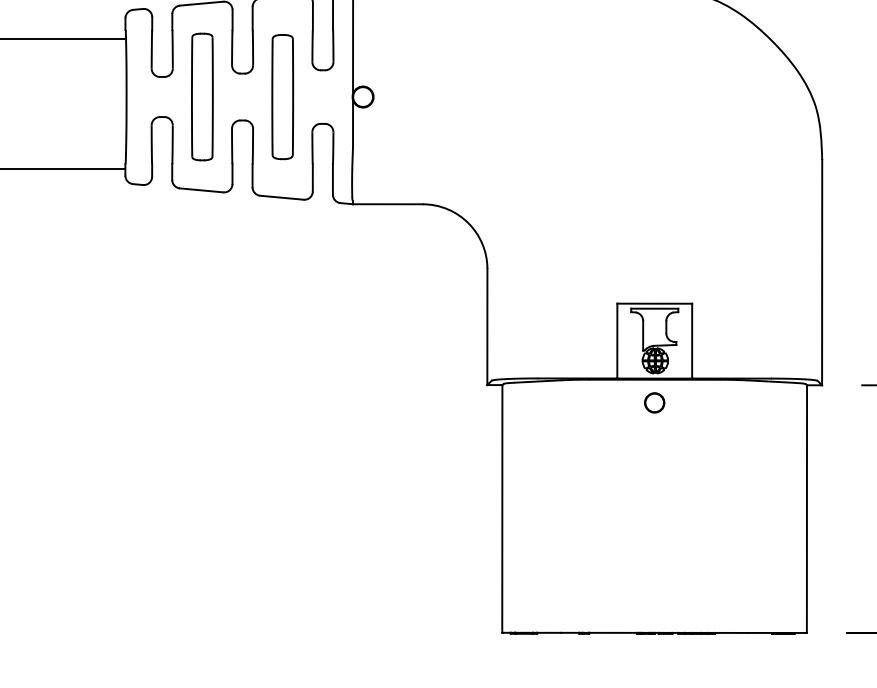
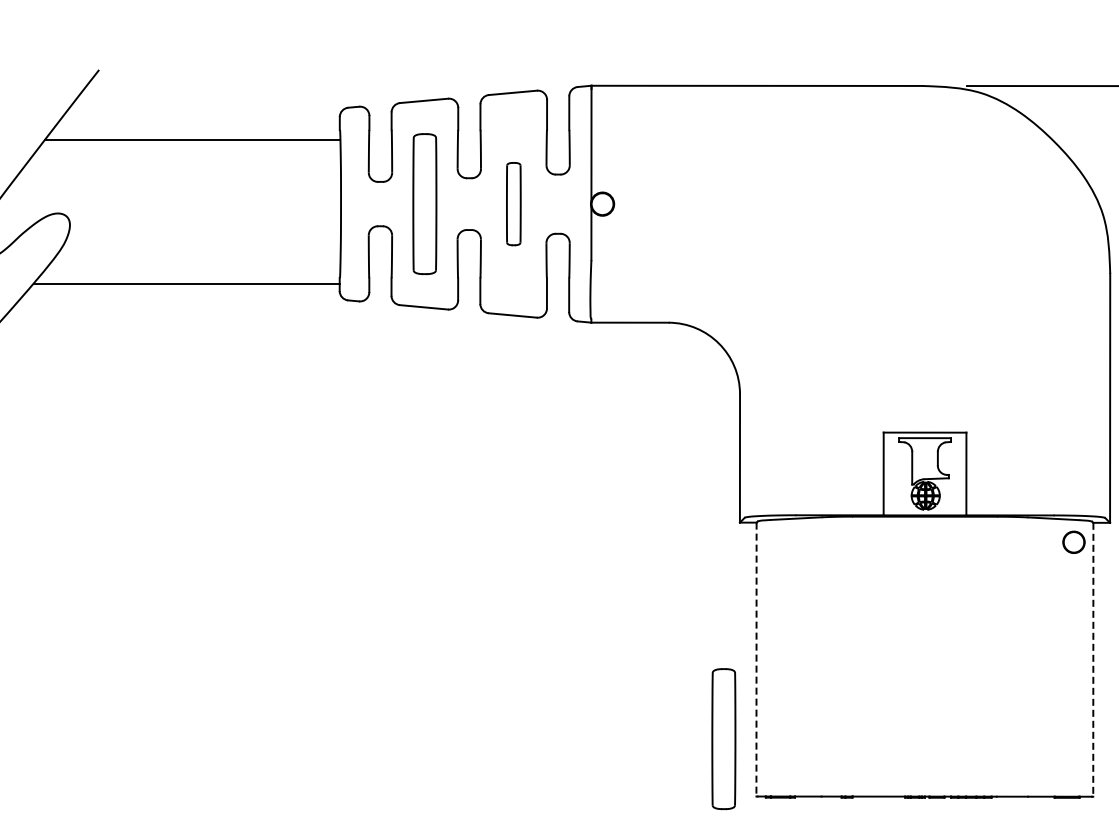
part: (282, 96) -> (513, 203), size x0.6
circle: (654, 402) -> (1073, 541), moved
line: (502, 508) -> (756, 659), solid -> dashed
line: (807, 508) -> (1093, 659), solid -> dashed
part: (472, 581) -> (723, 739), added

